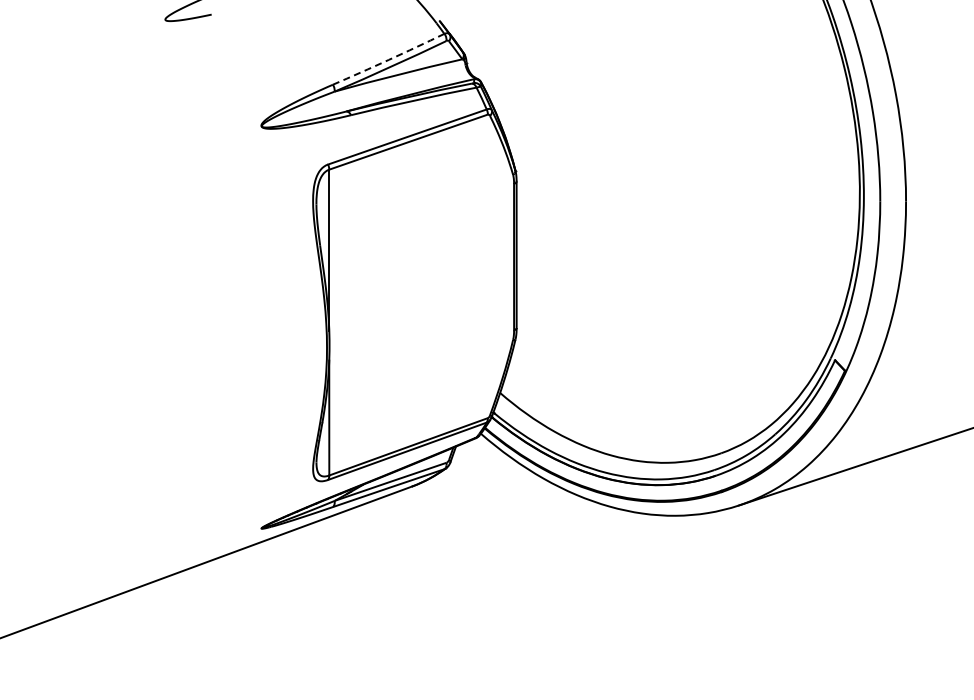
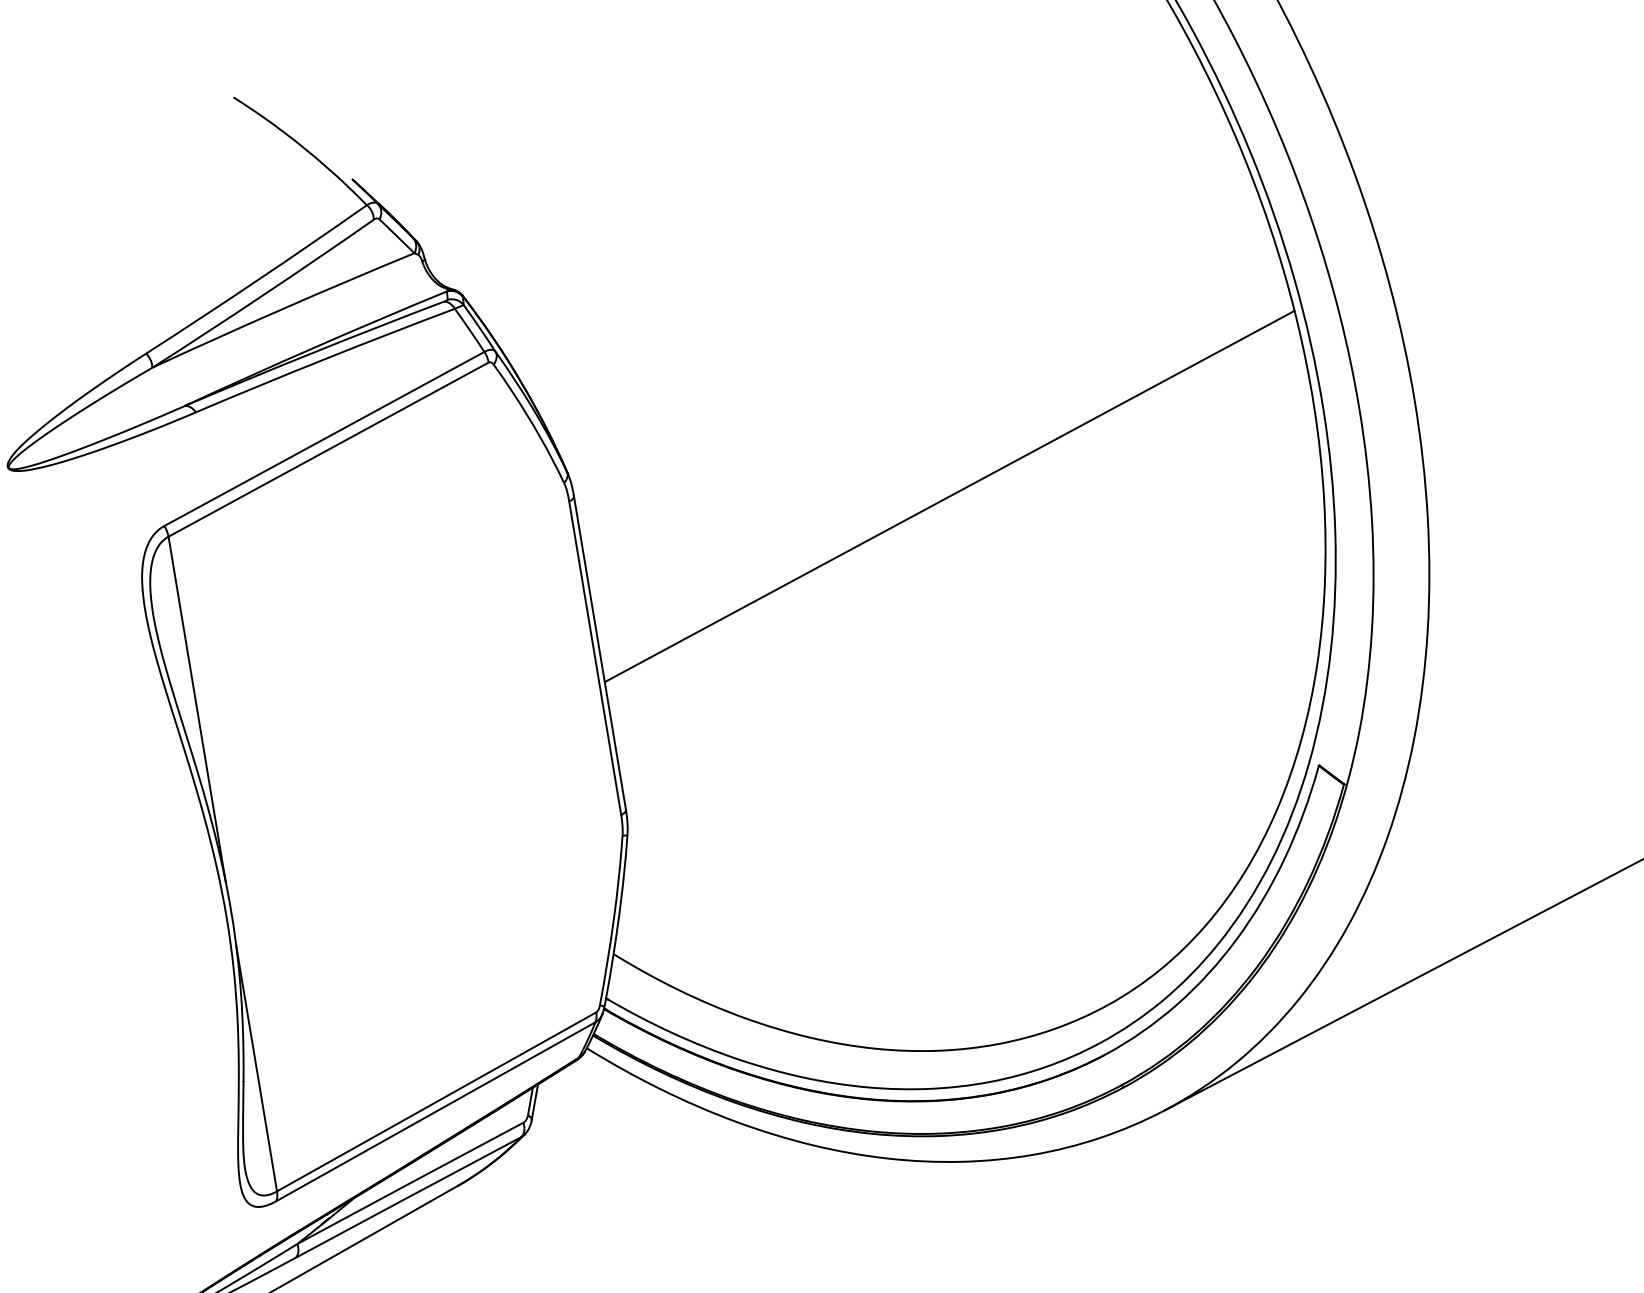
arc: (388, 59) -> (256, 279), dashed -> solid
line: (687, 209) -> (949, 494), added

